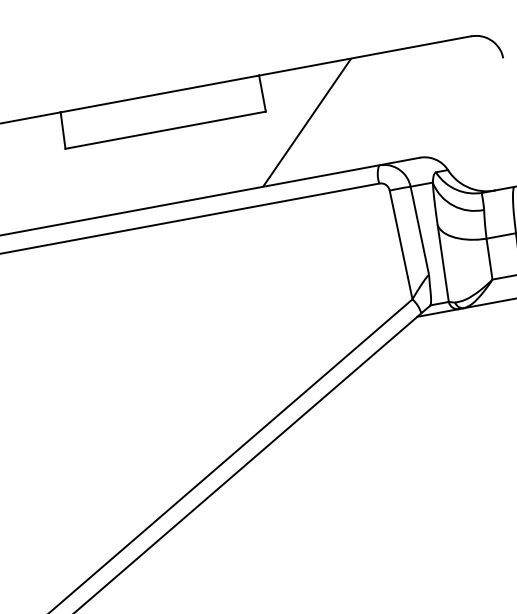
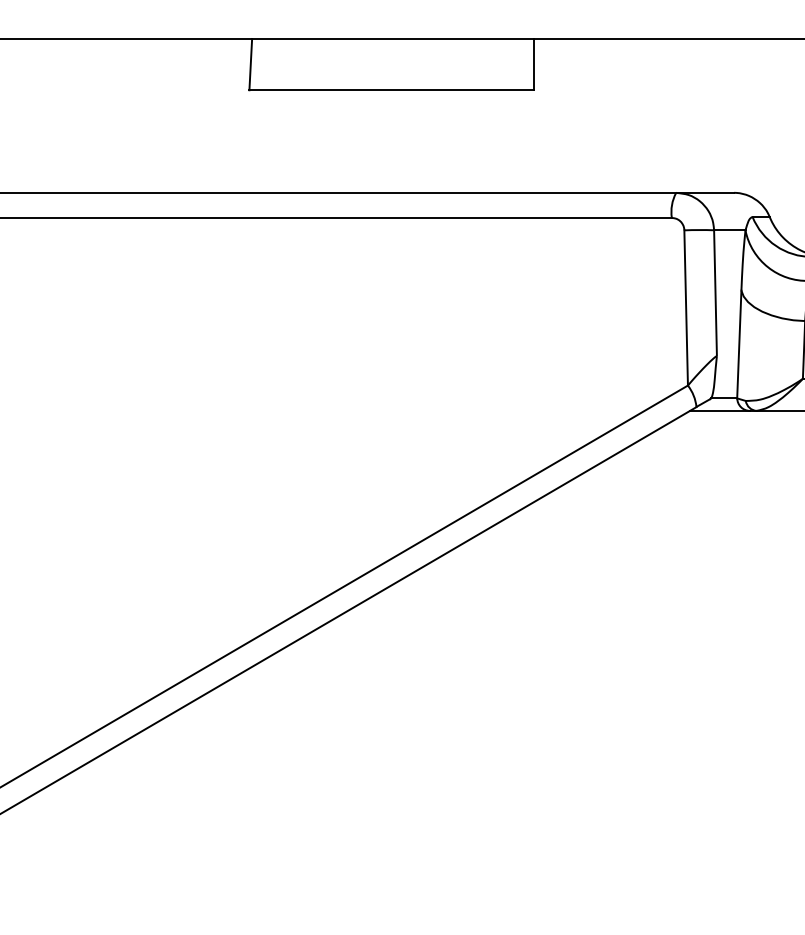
hatch: (307, 122) -> (588, 115), removed

